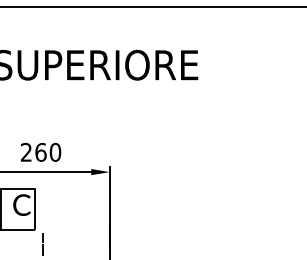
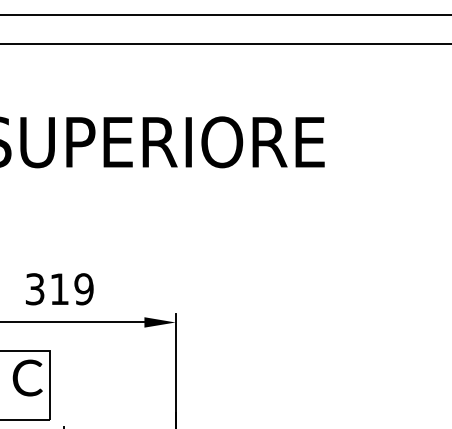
text: (41, 151) -> (60, 287), 260 -> 319

